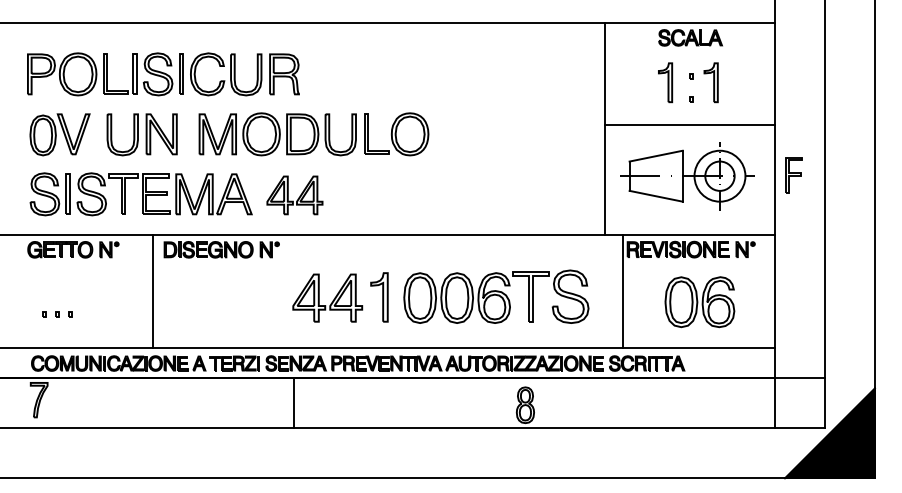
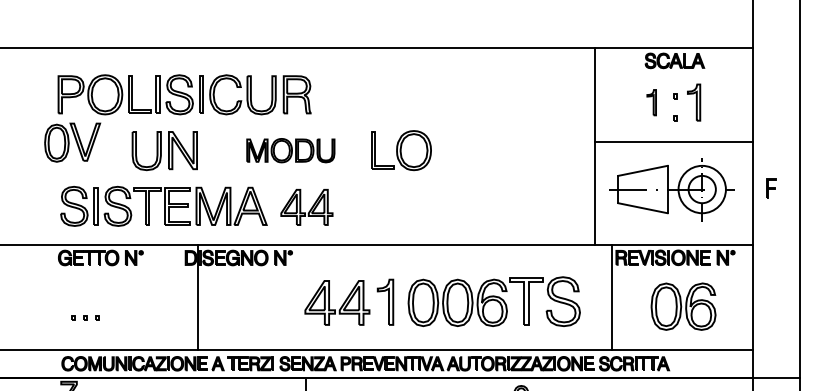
part: (665, 82) -> (651, 102), size x0.7
part: (59, 134) -> (72, 142), moved
part: (277, 134) -> (290, 150), size x0.6
part: (793, 175) -> (770, 188), size x0.6
line: (152, 291) -> (197, 296), moved

